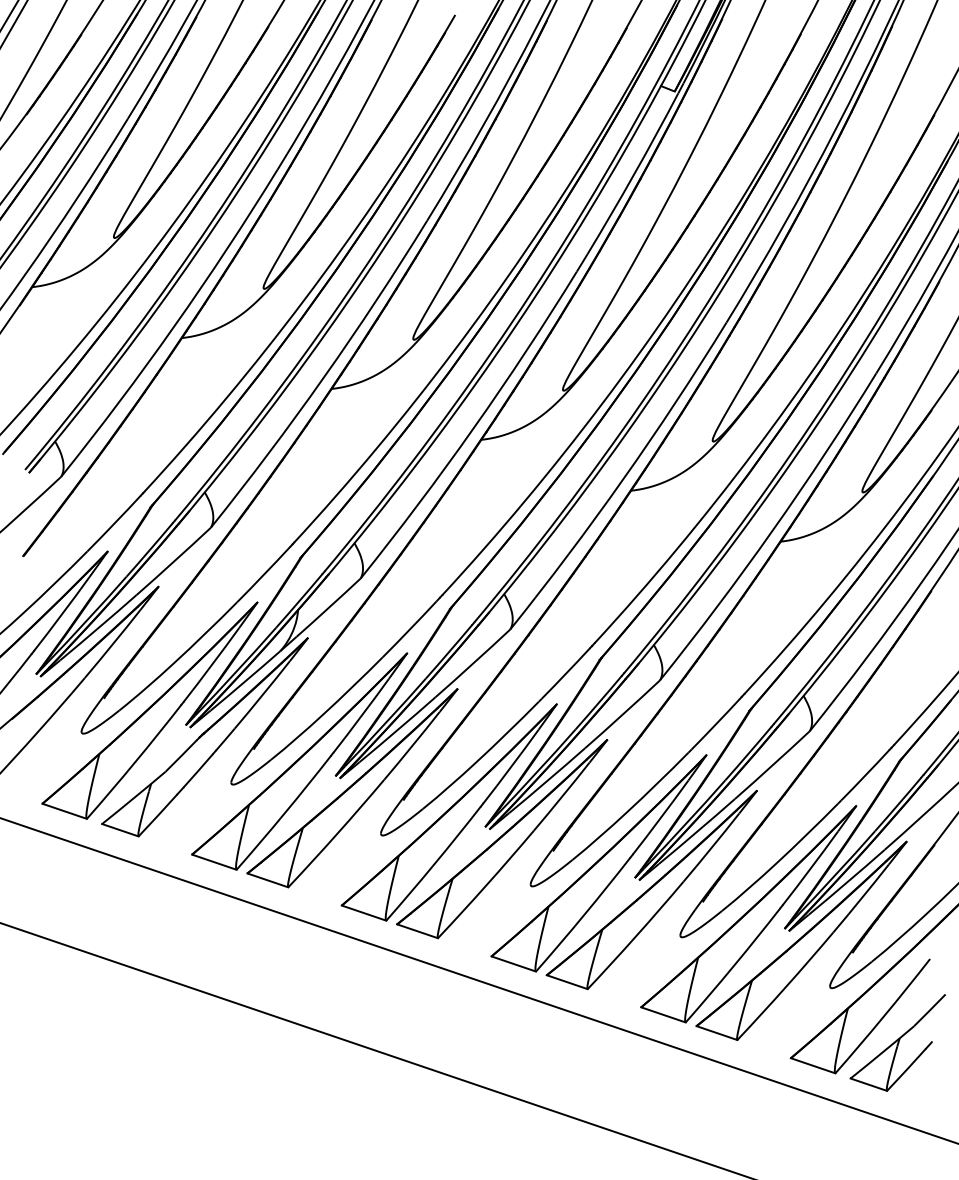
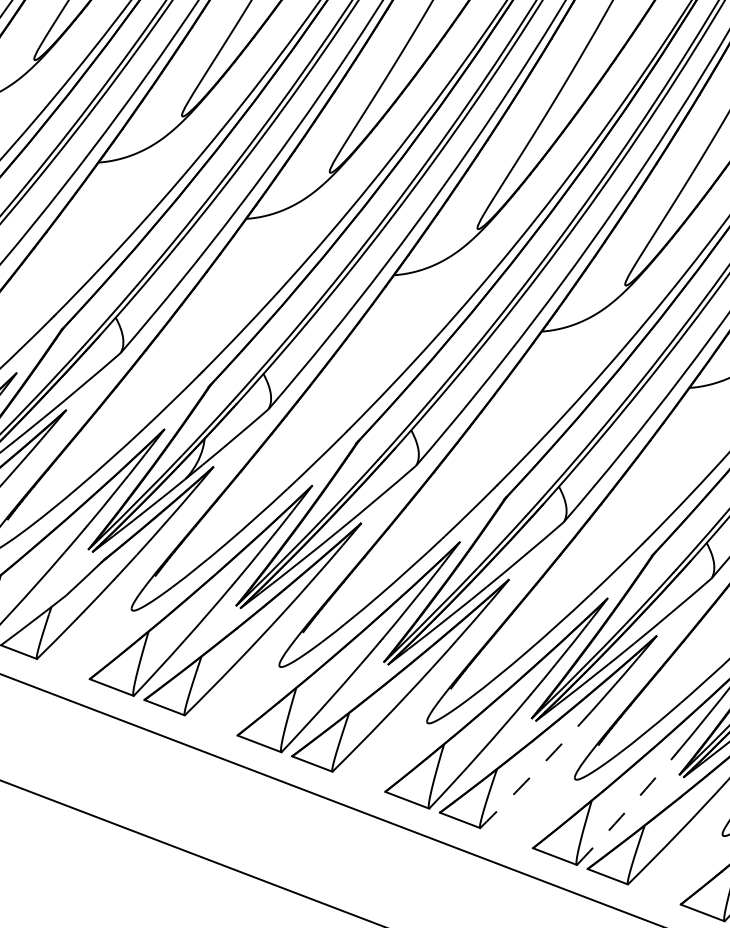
arc: (636, 935) -> (530, 776), solid -> dashed
arc: (733, 966) -> (626, 810), solid -> dashed

